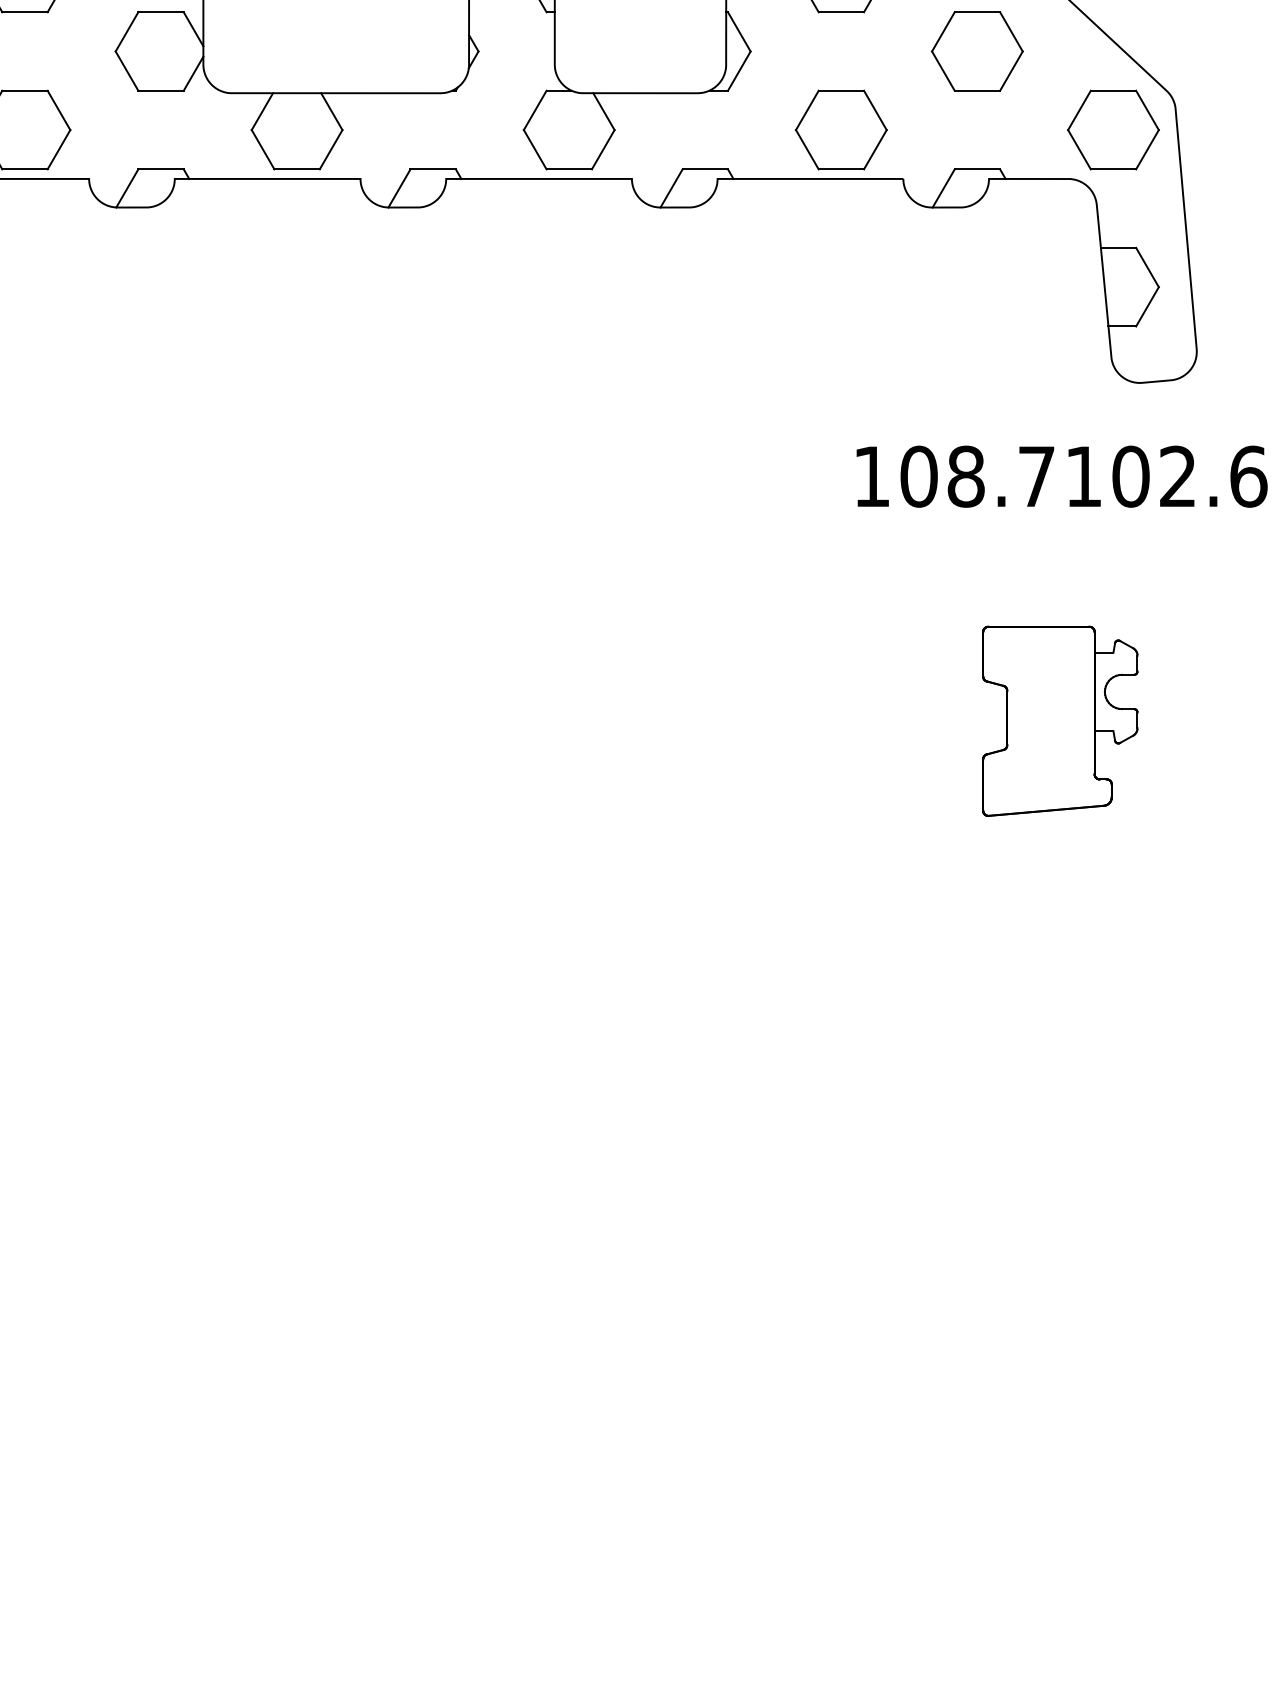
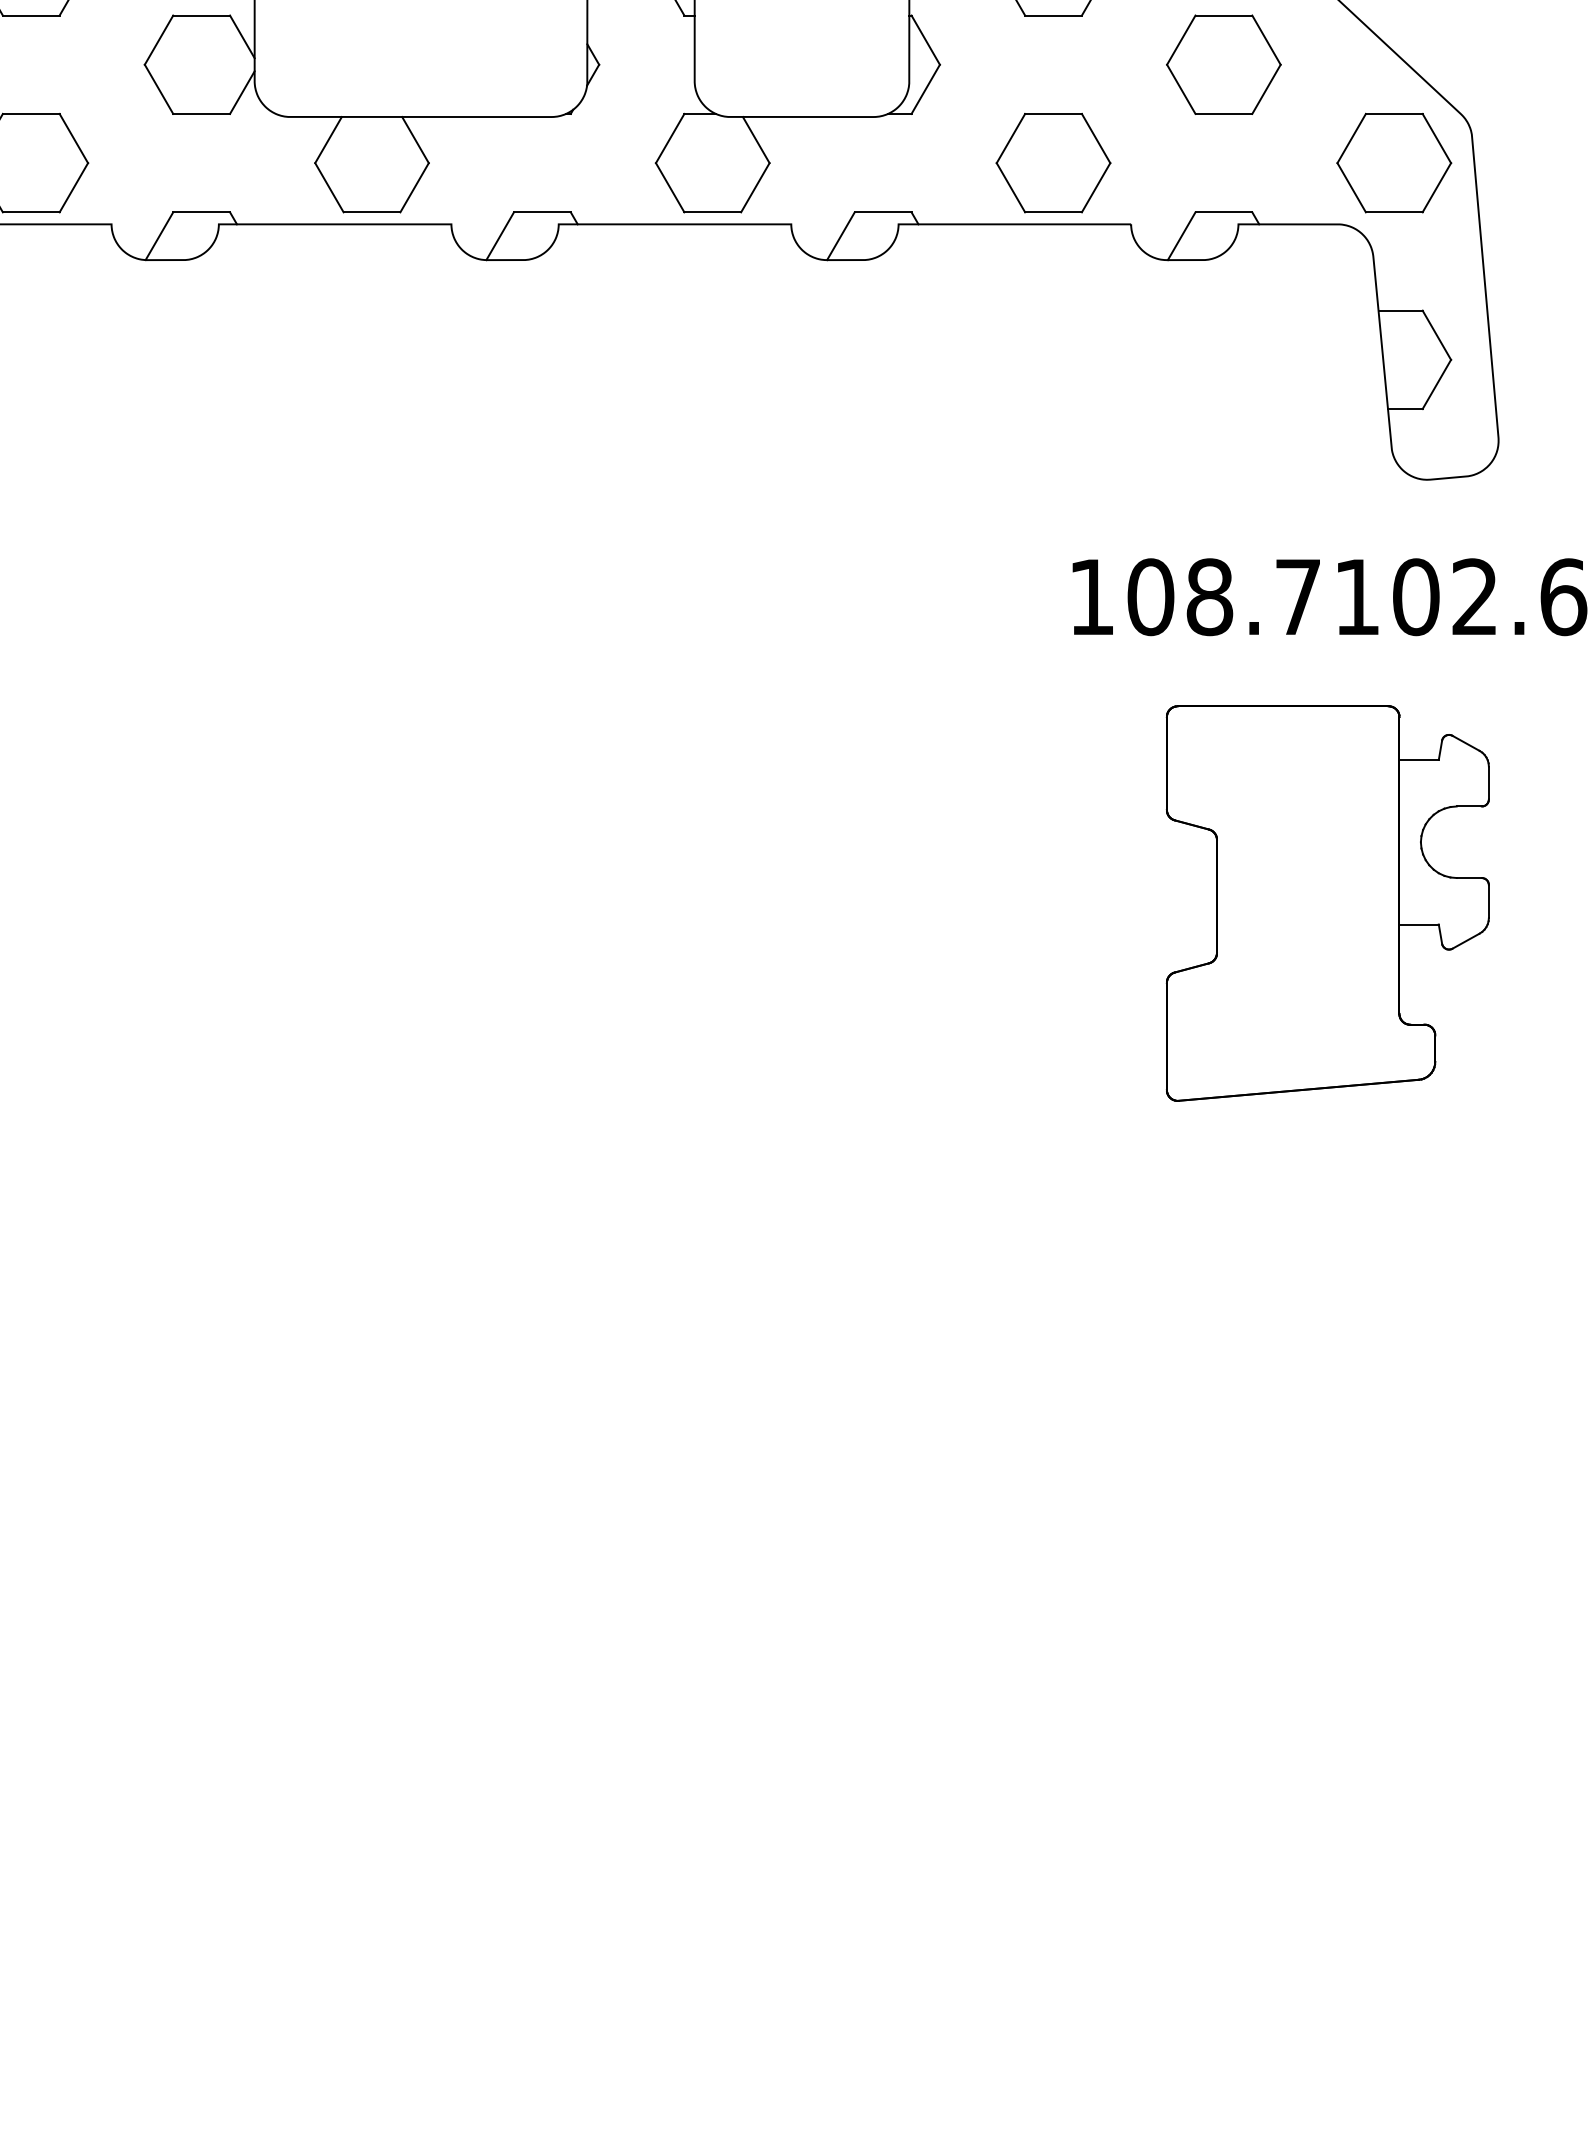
part: (1060, 721) -> (1327, 903), size x1.67

